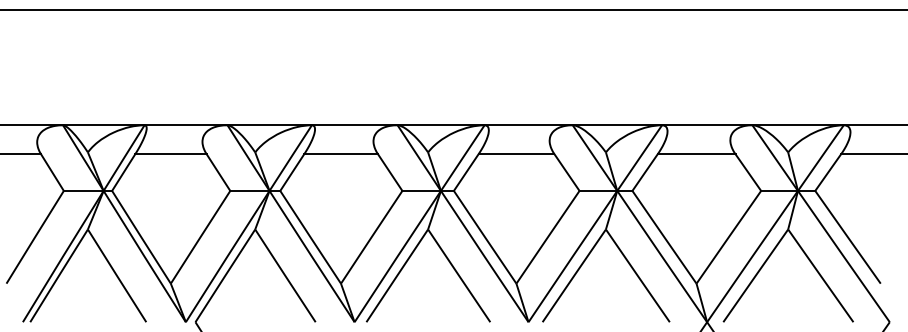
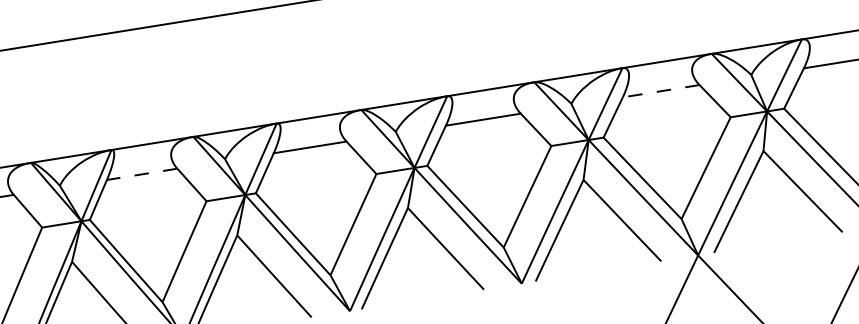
line: (170, 154) -> (141, 174), solid -> dashed
line: (696, 154) -> (661, 91), solid -> dashed

